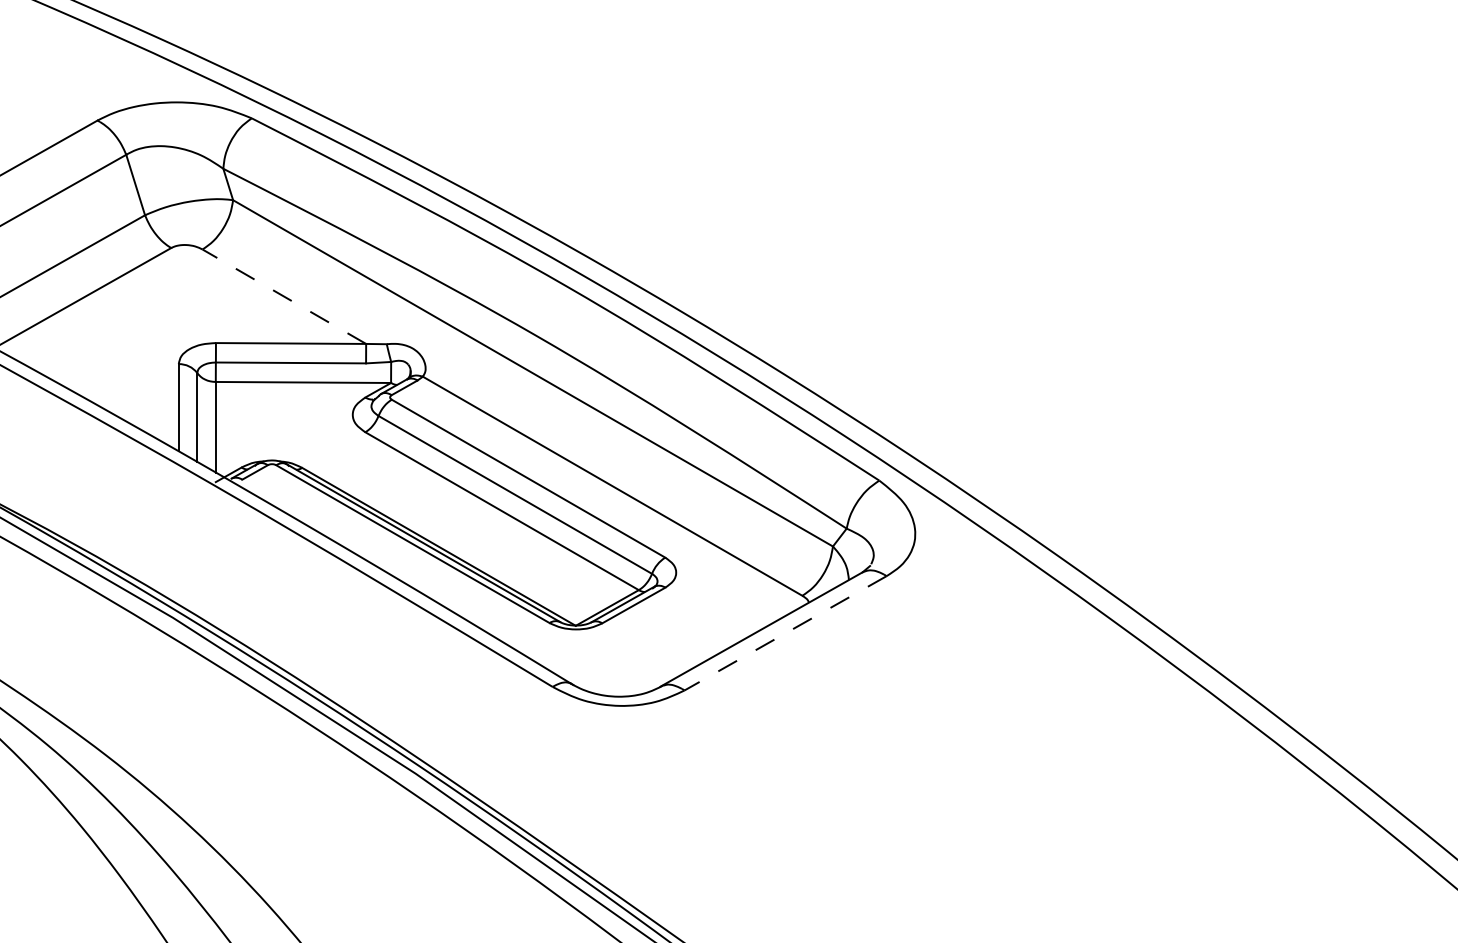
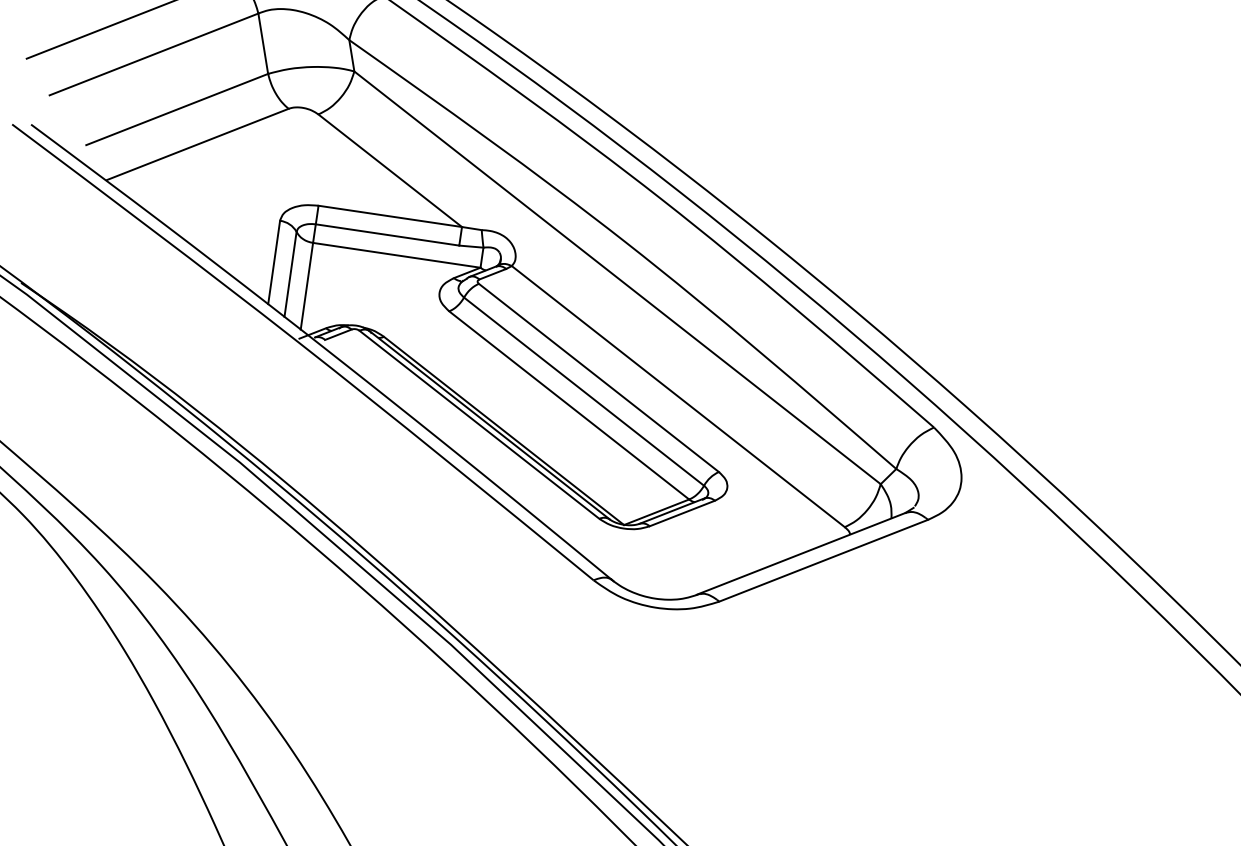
line: (283, 296) -> (389, 170), dashed -> solid
line: (785, 633) -> (823, 560), dashed -> solid

